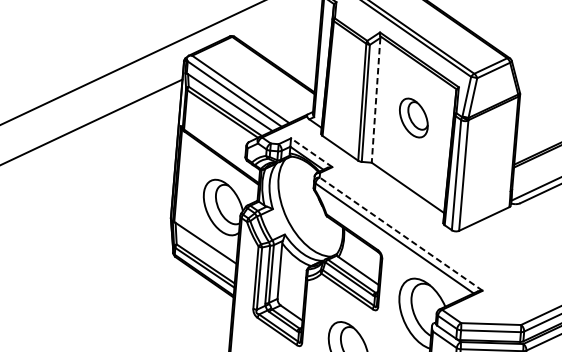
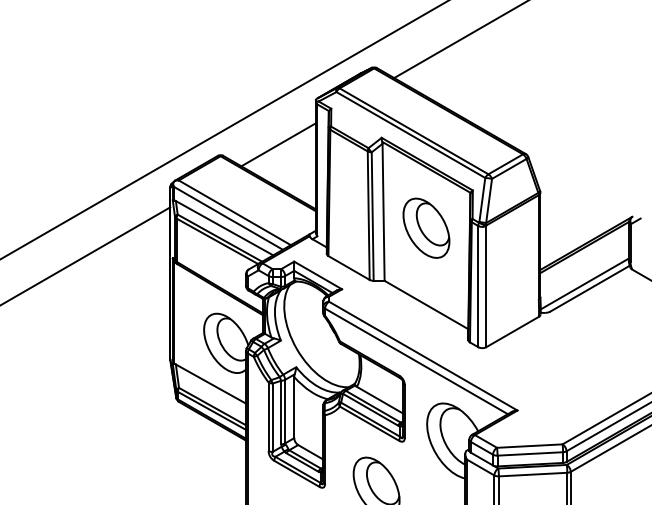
line: (285, 30) -> (278, 144), added
line: (375, 100) -> (383, 212), dashed -> solid
part: (413, 117) -> (426, 227), size x1.43
line: (312, 152) -> (318, 275), dashed -> solid
line: (401, 234) -> (423, 356), dashed -> solid

